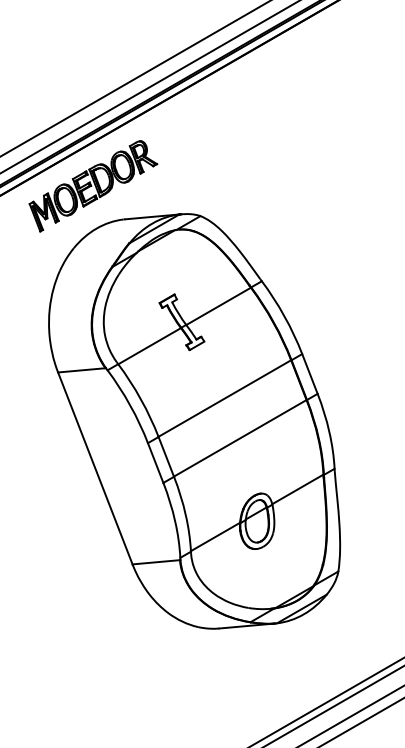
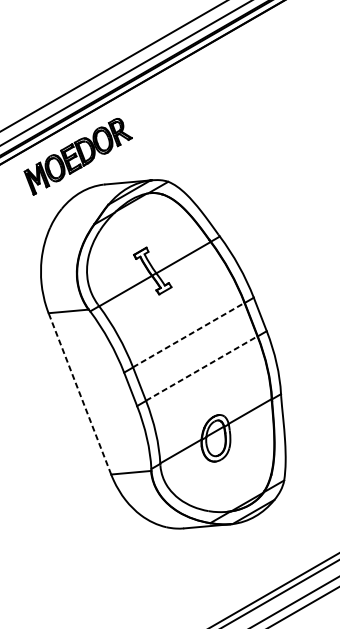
line: (224, 398) -> (188, 335), solid -> dashed
line: (240, 438) -> (201, 368), solid -> dashed
line: (95, 468) -> (80, 393), solid -> dashed

